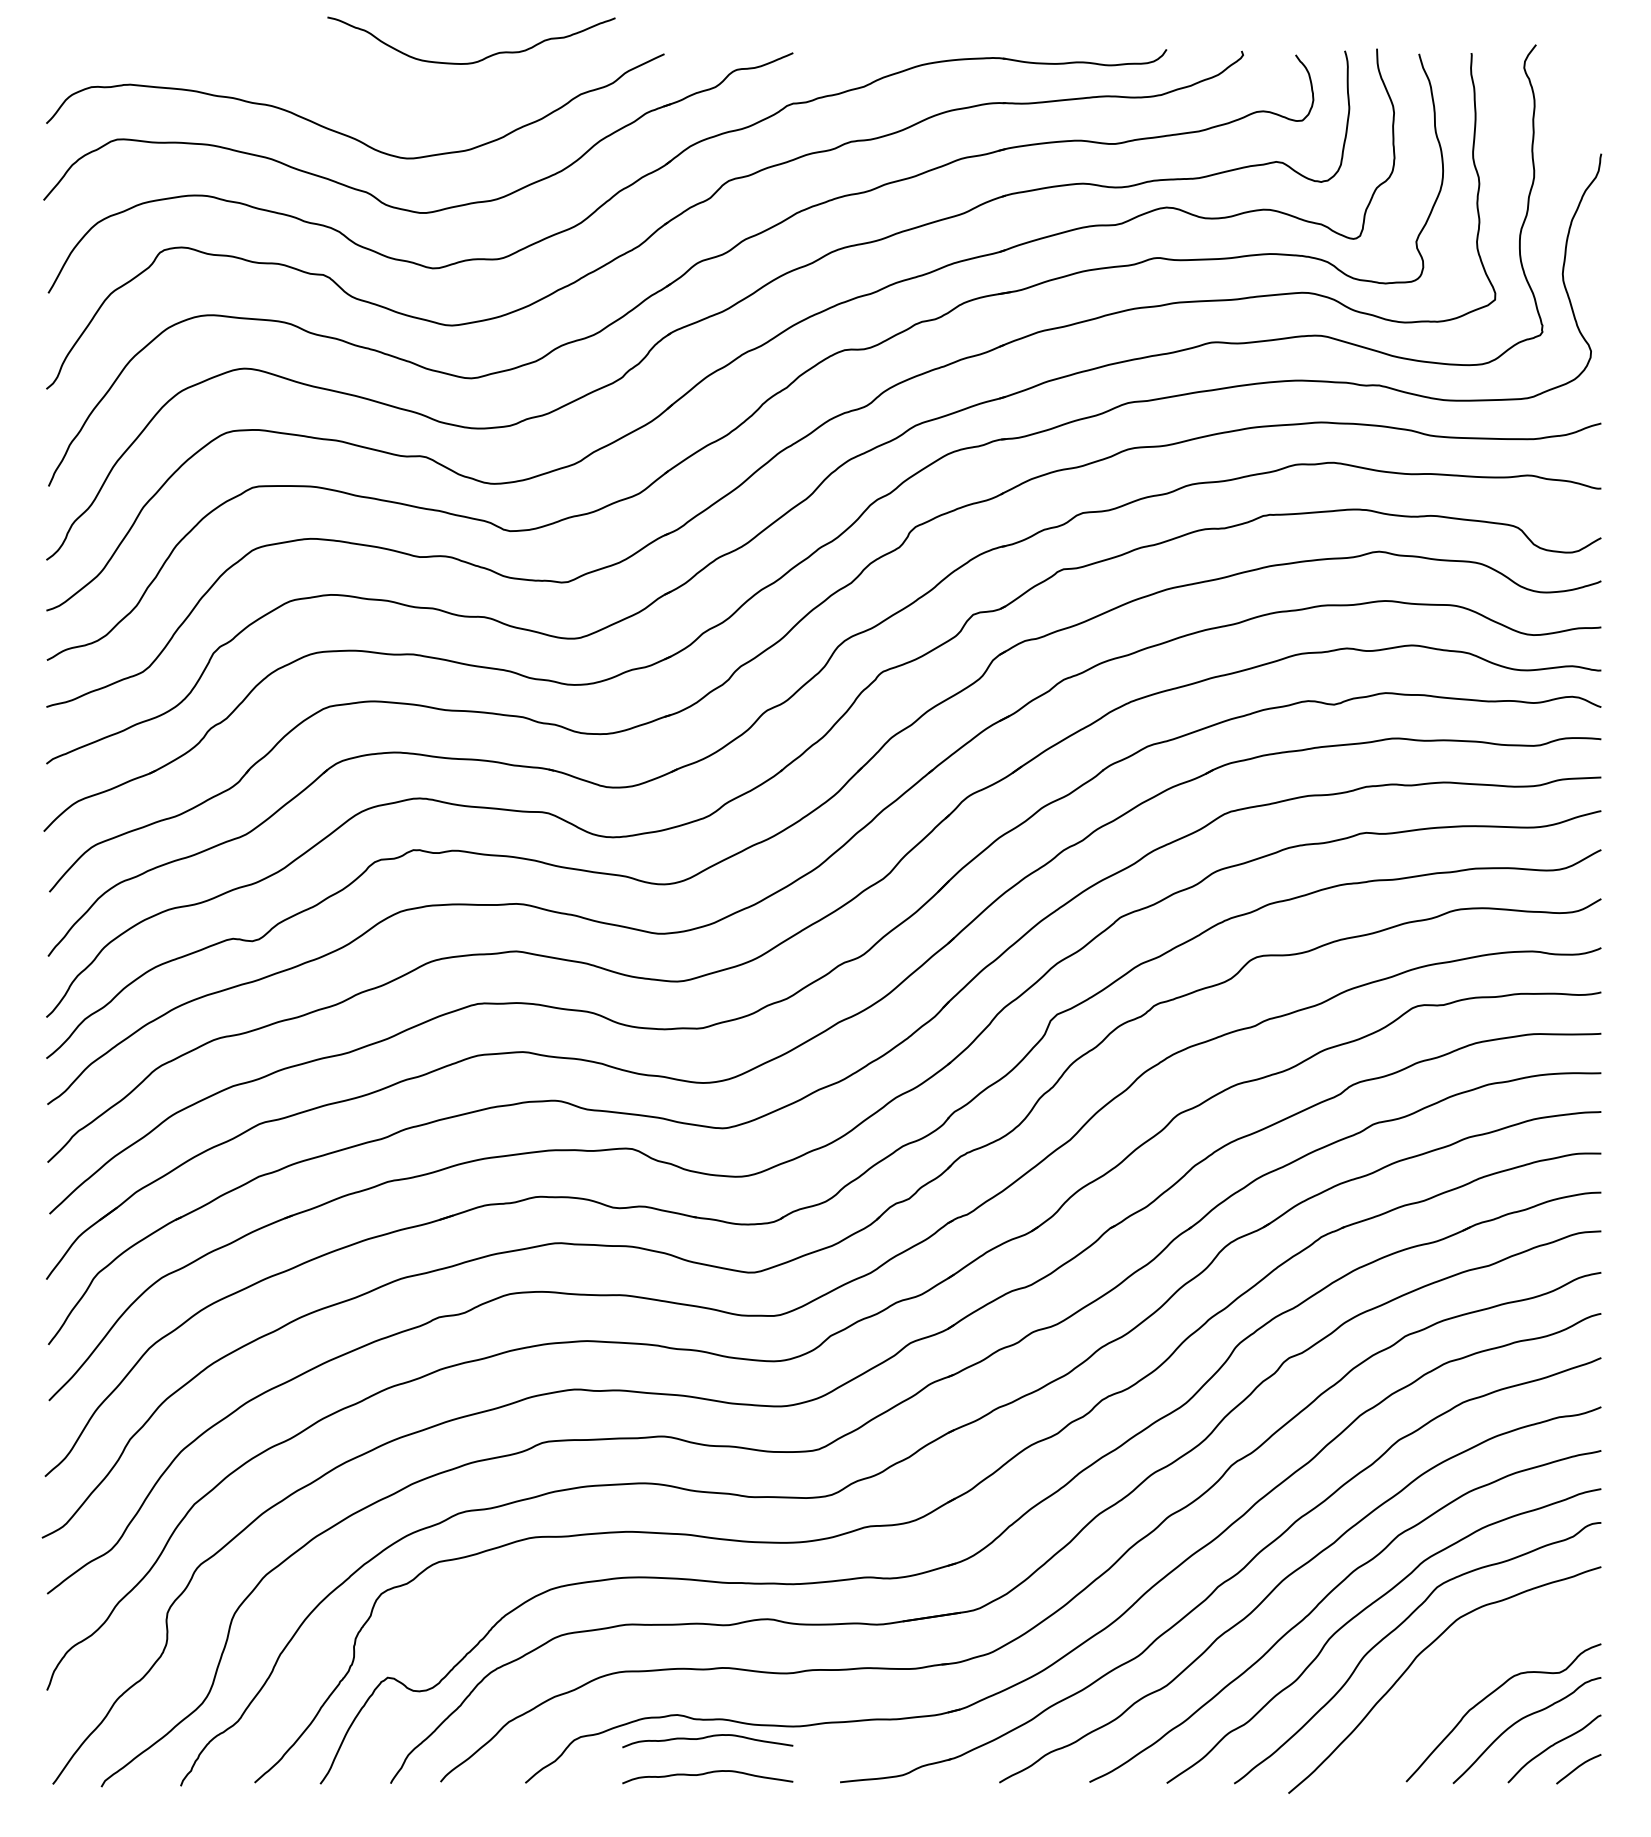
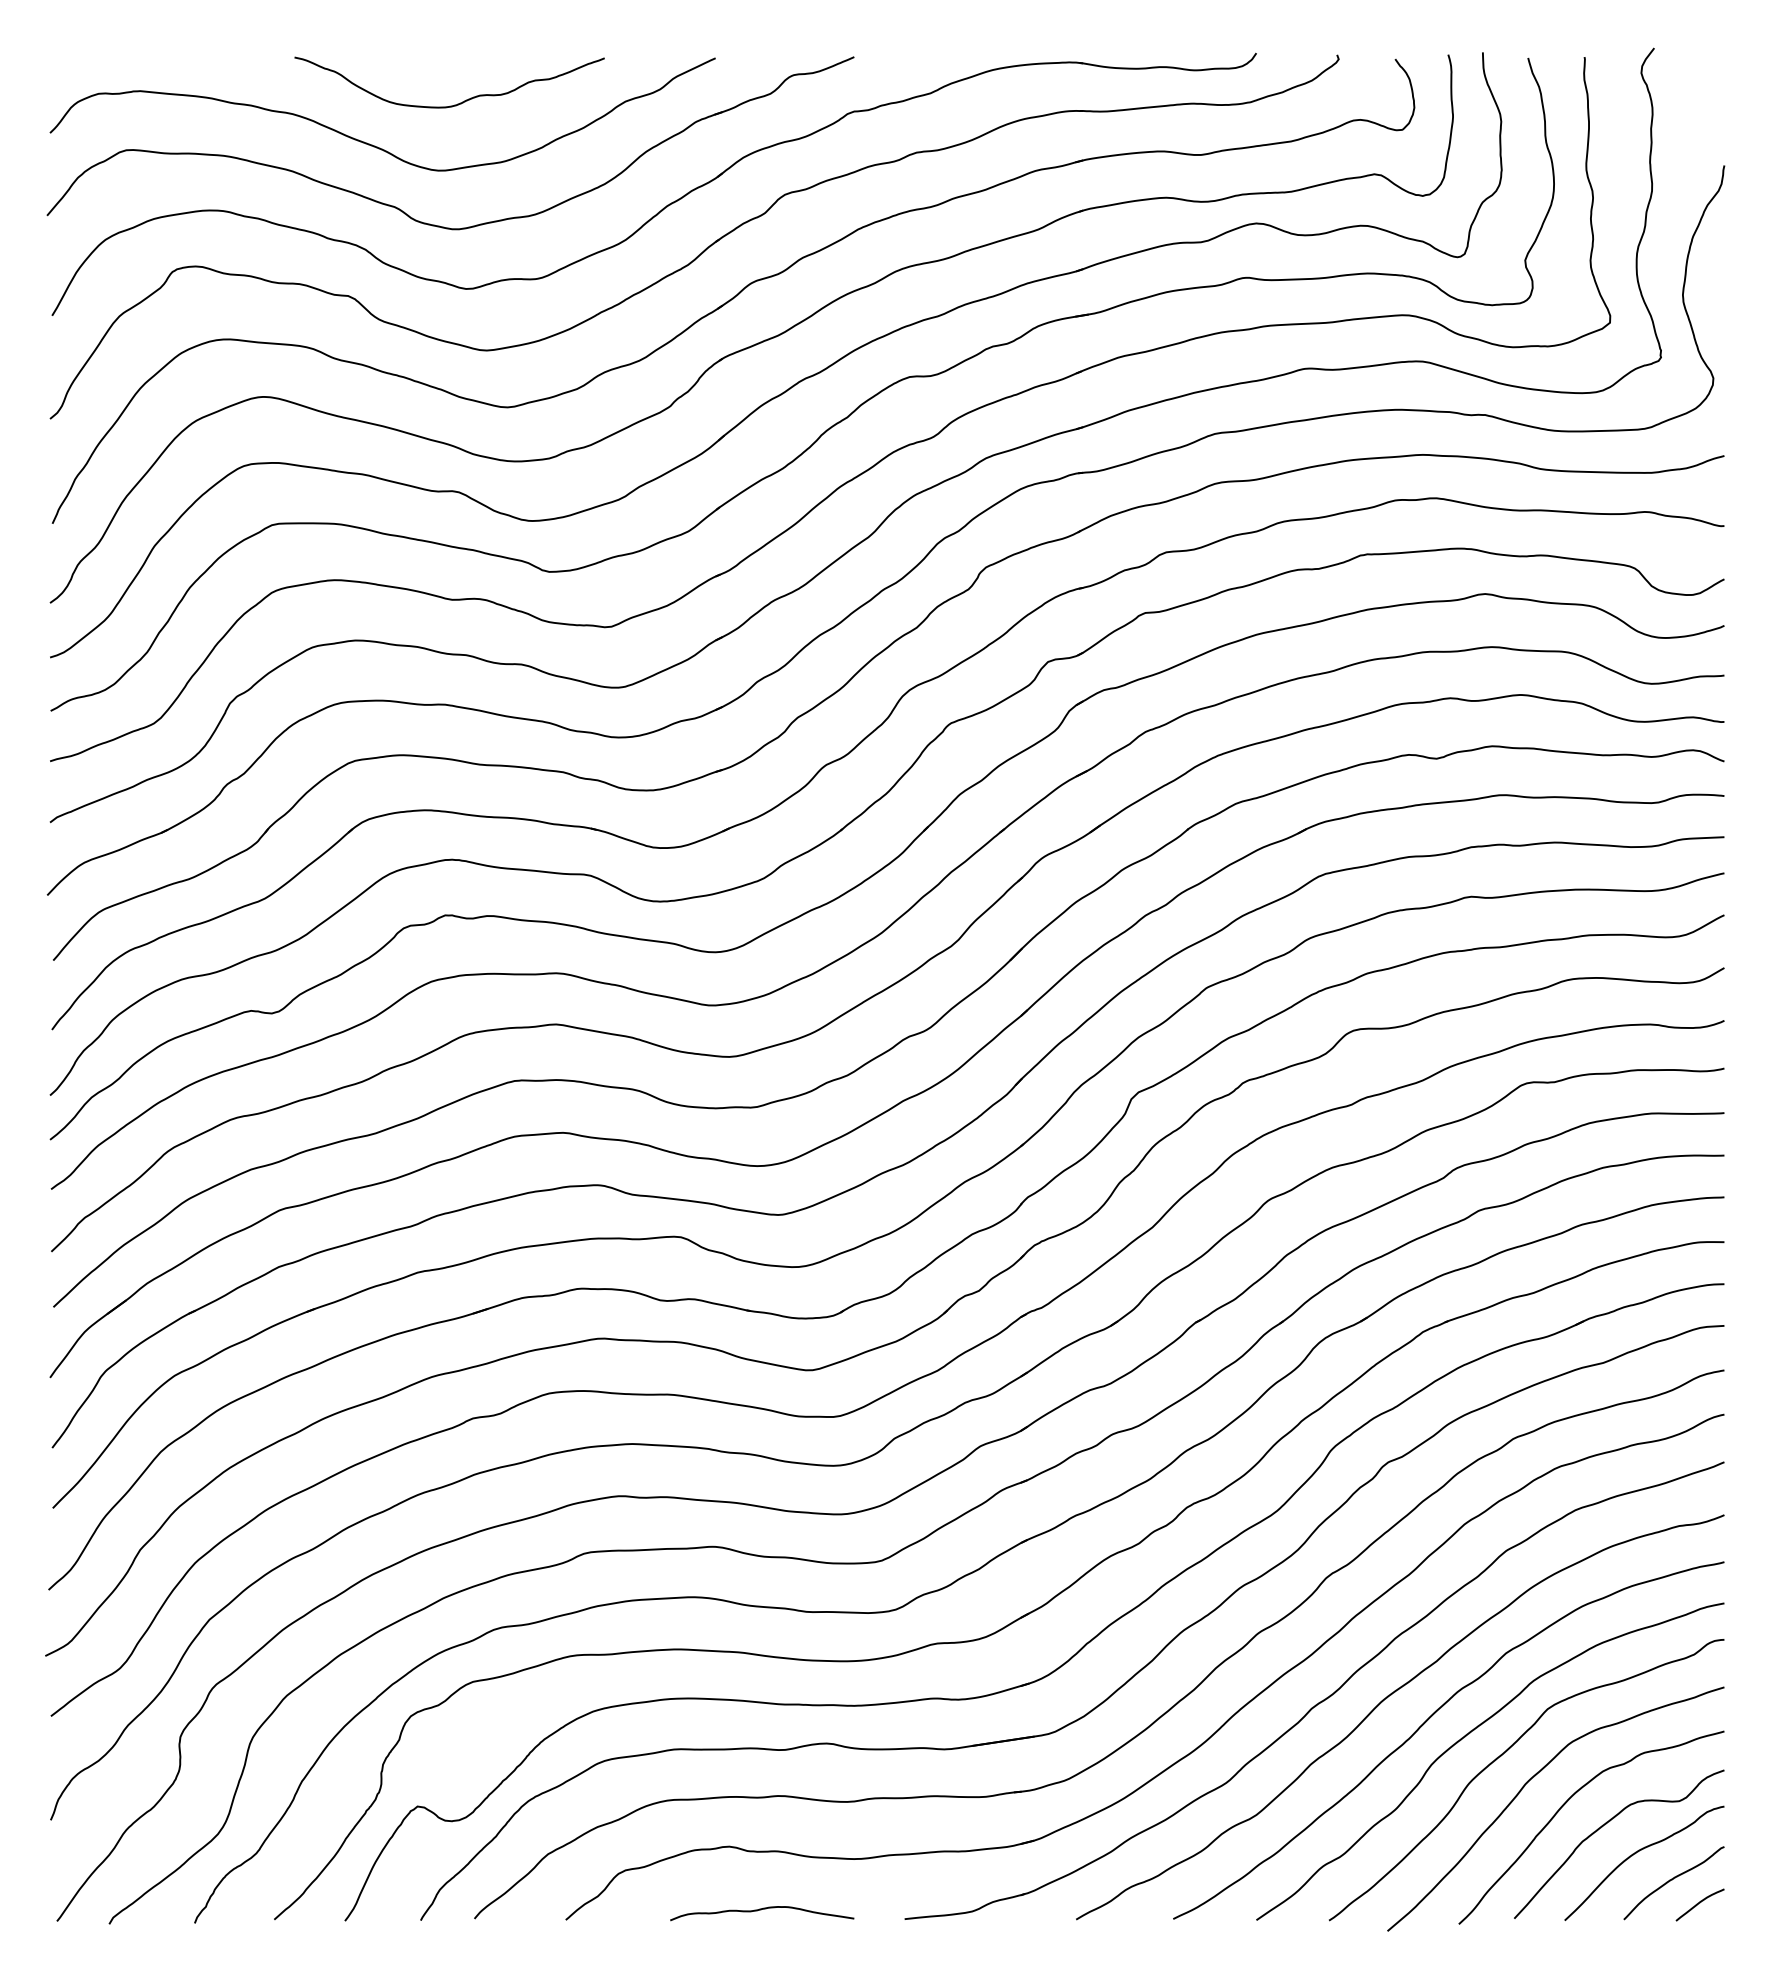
curve: (477, 60) -> (456, 103), moved
curve: (1453, 1676) -> (1565, 1805), added
curve: (706, 1738) -> (760, 1871), removed

